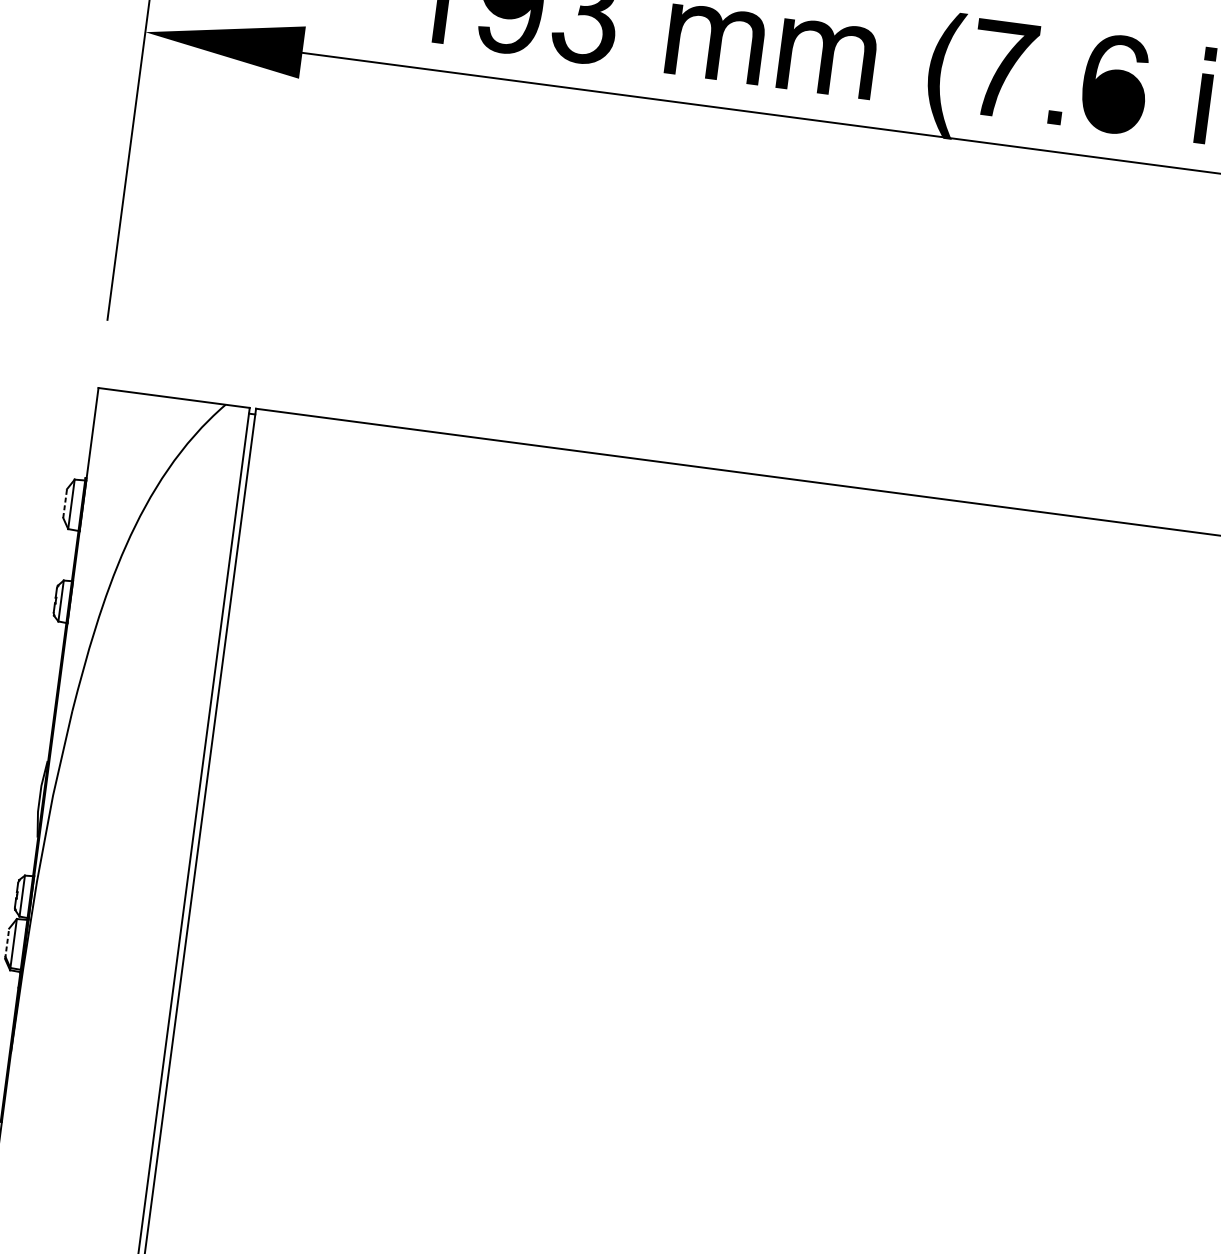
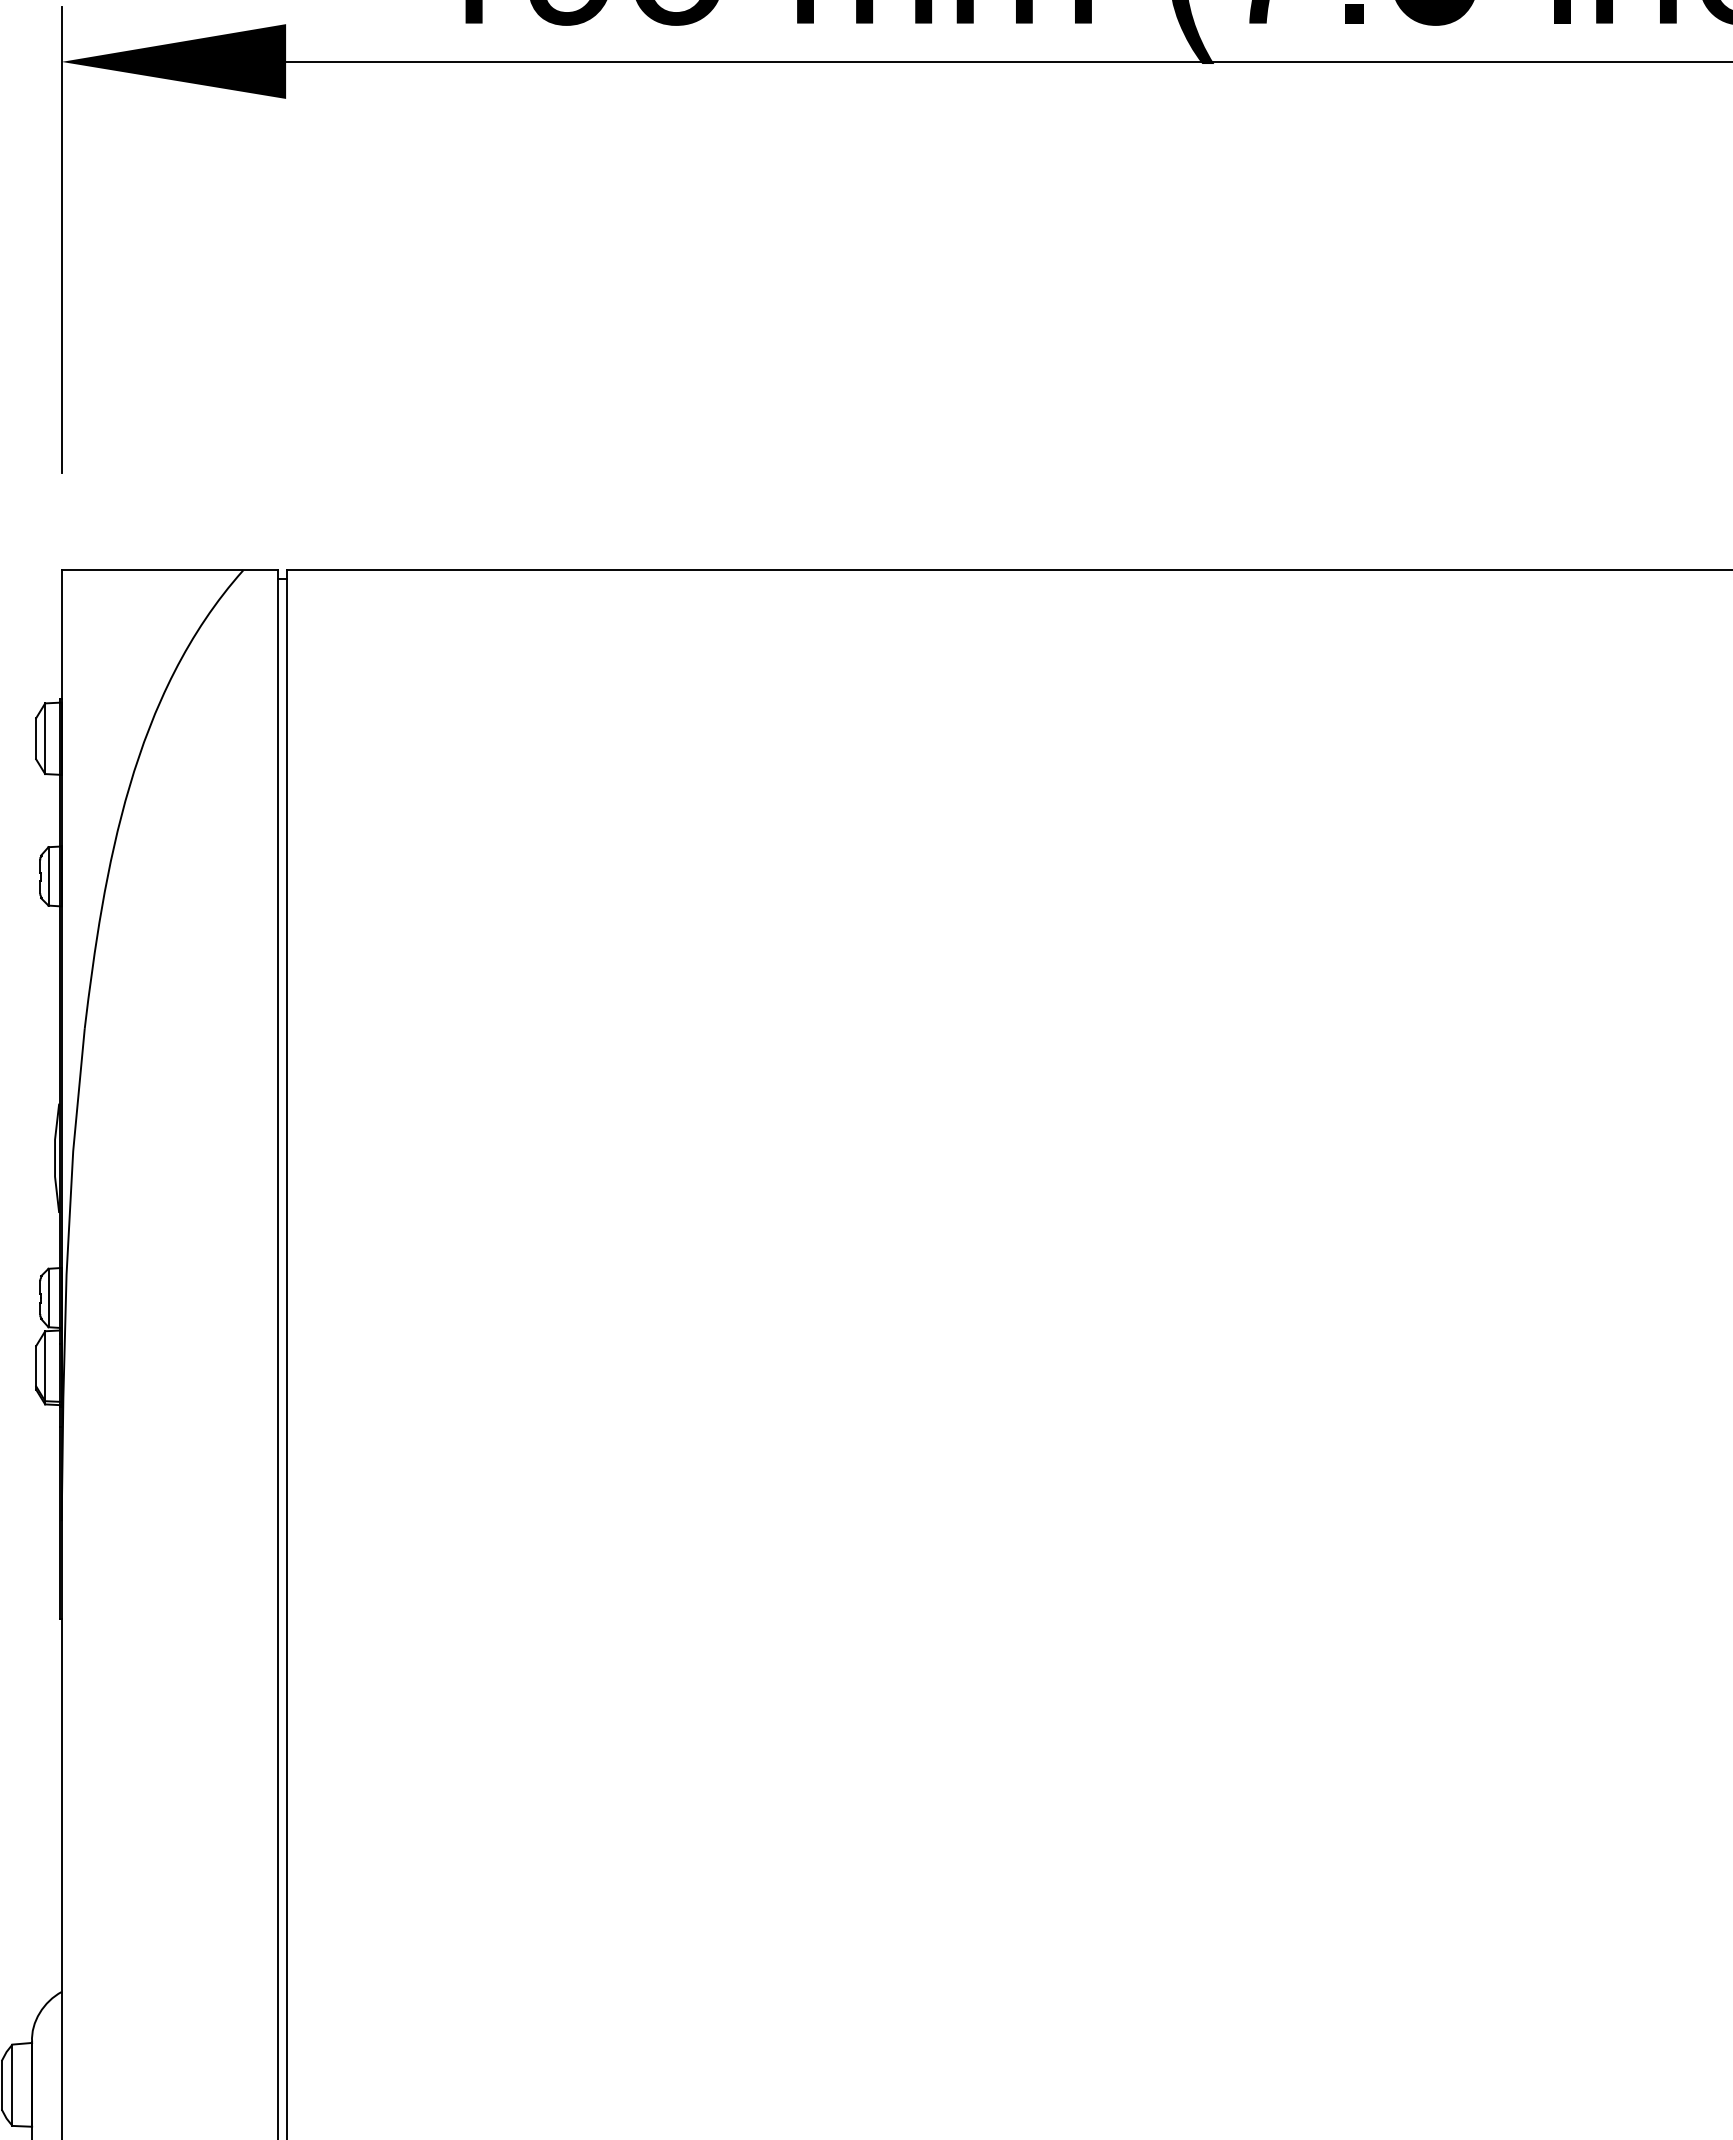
line: (65, 503) -> (36, 738), dashed -> solid
line: (7, 943) -> (36, 1367), dashed -> solid

